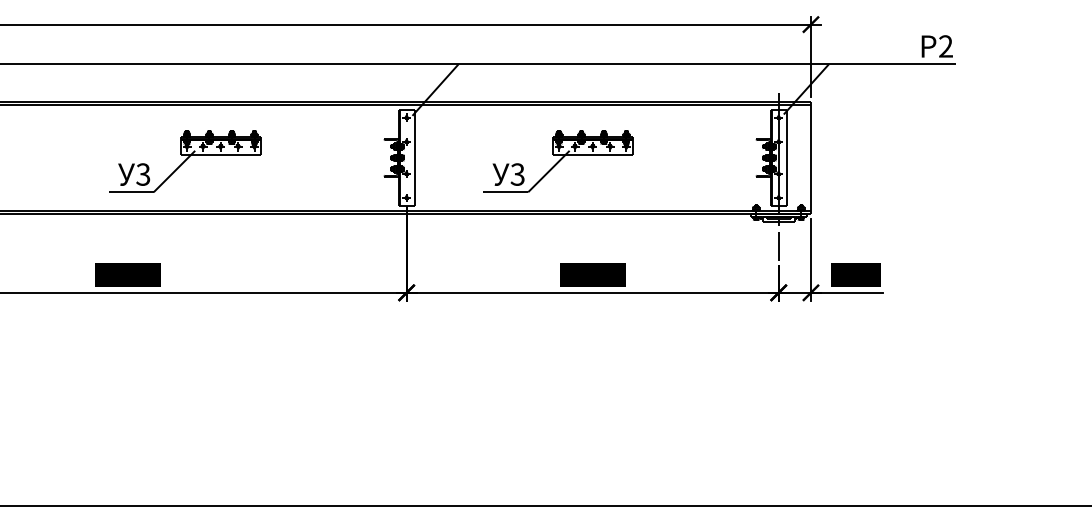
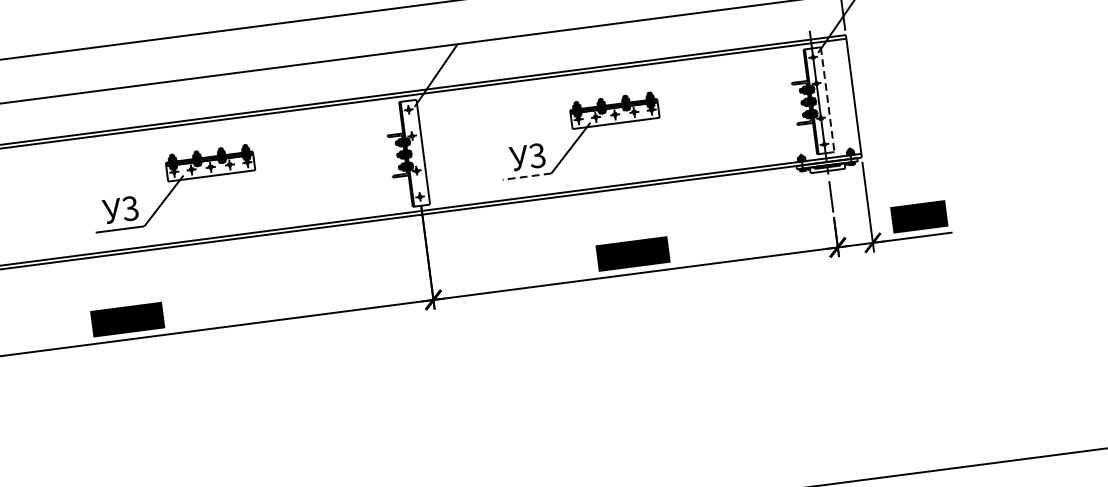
line: (786, 158) -> (827, 100), solid -> dashed
line: (505, 192) -> (526, 176), solid -> dashed

